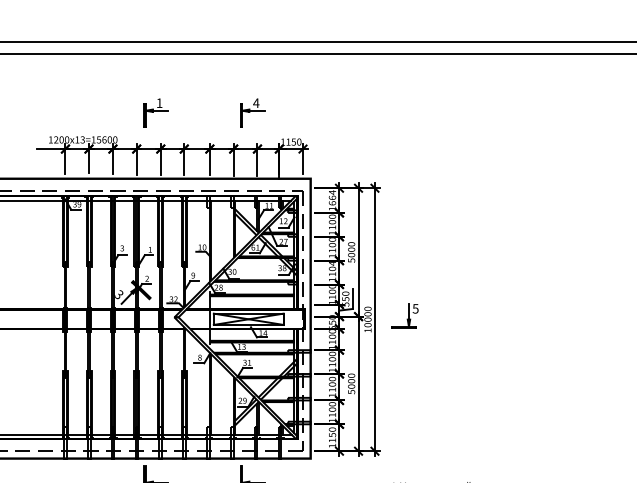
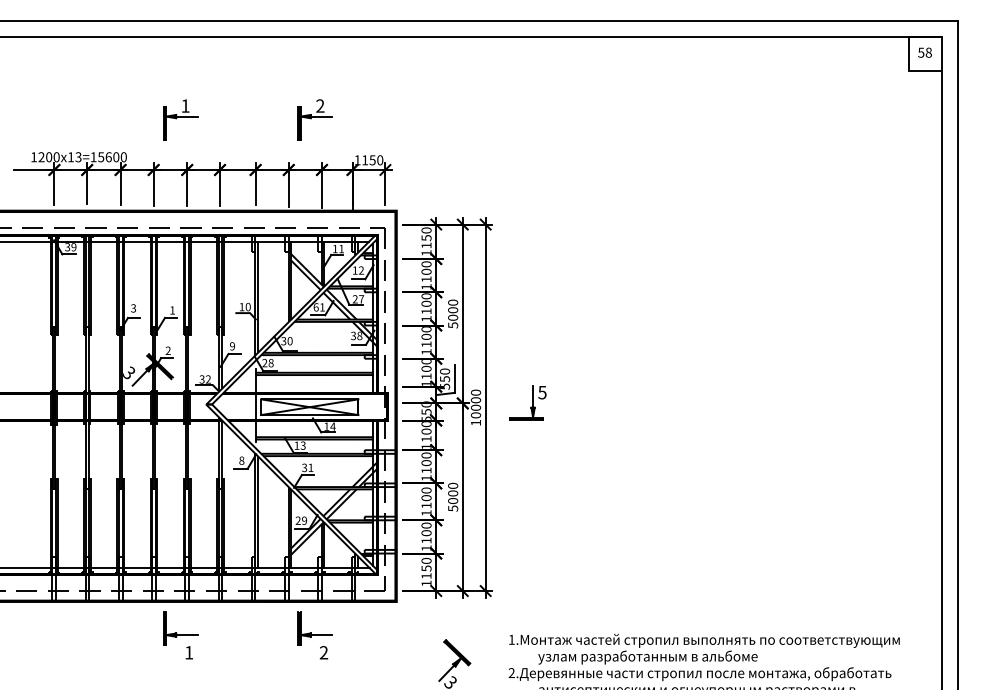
text: (255, 102) -> (319, 105), 4 -> 2
text: (332, 197) -> (426, 237), 1664 -> 1150
text: (332, 263) -> (426, 329), 1104 -> 1100

